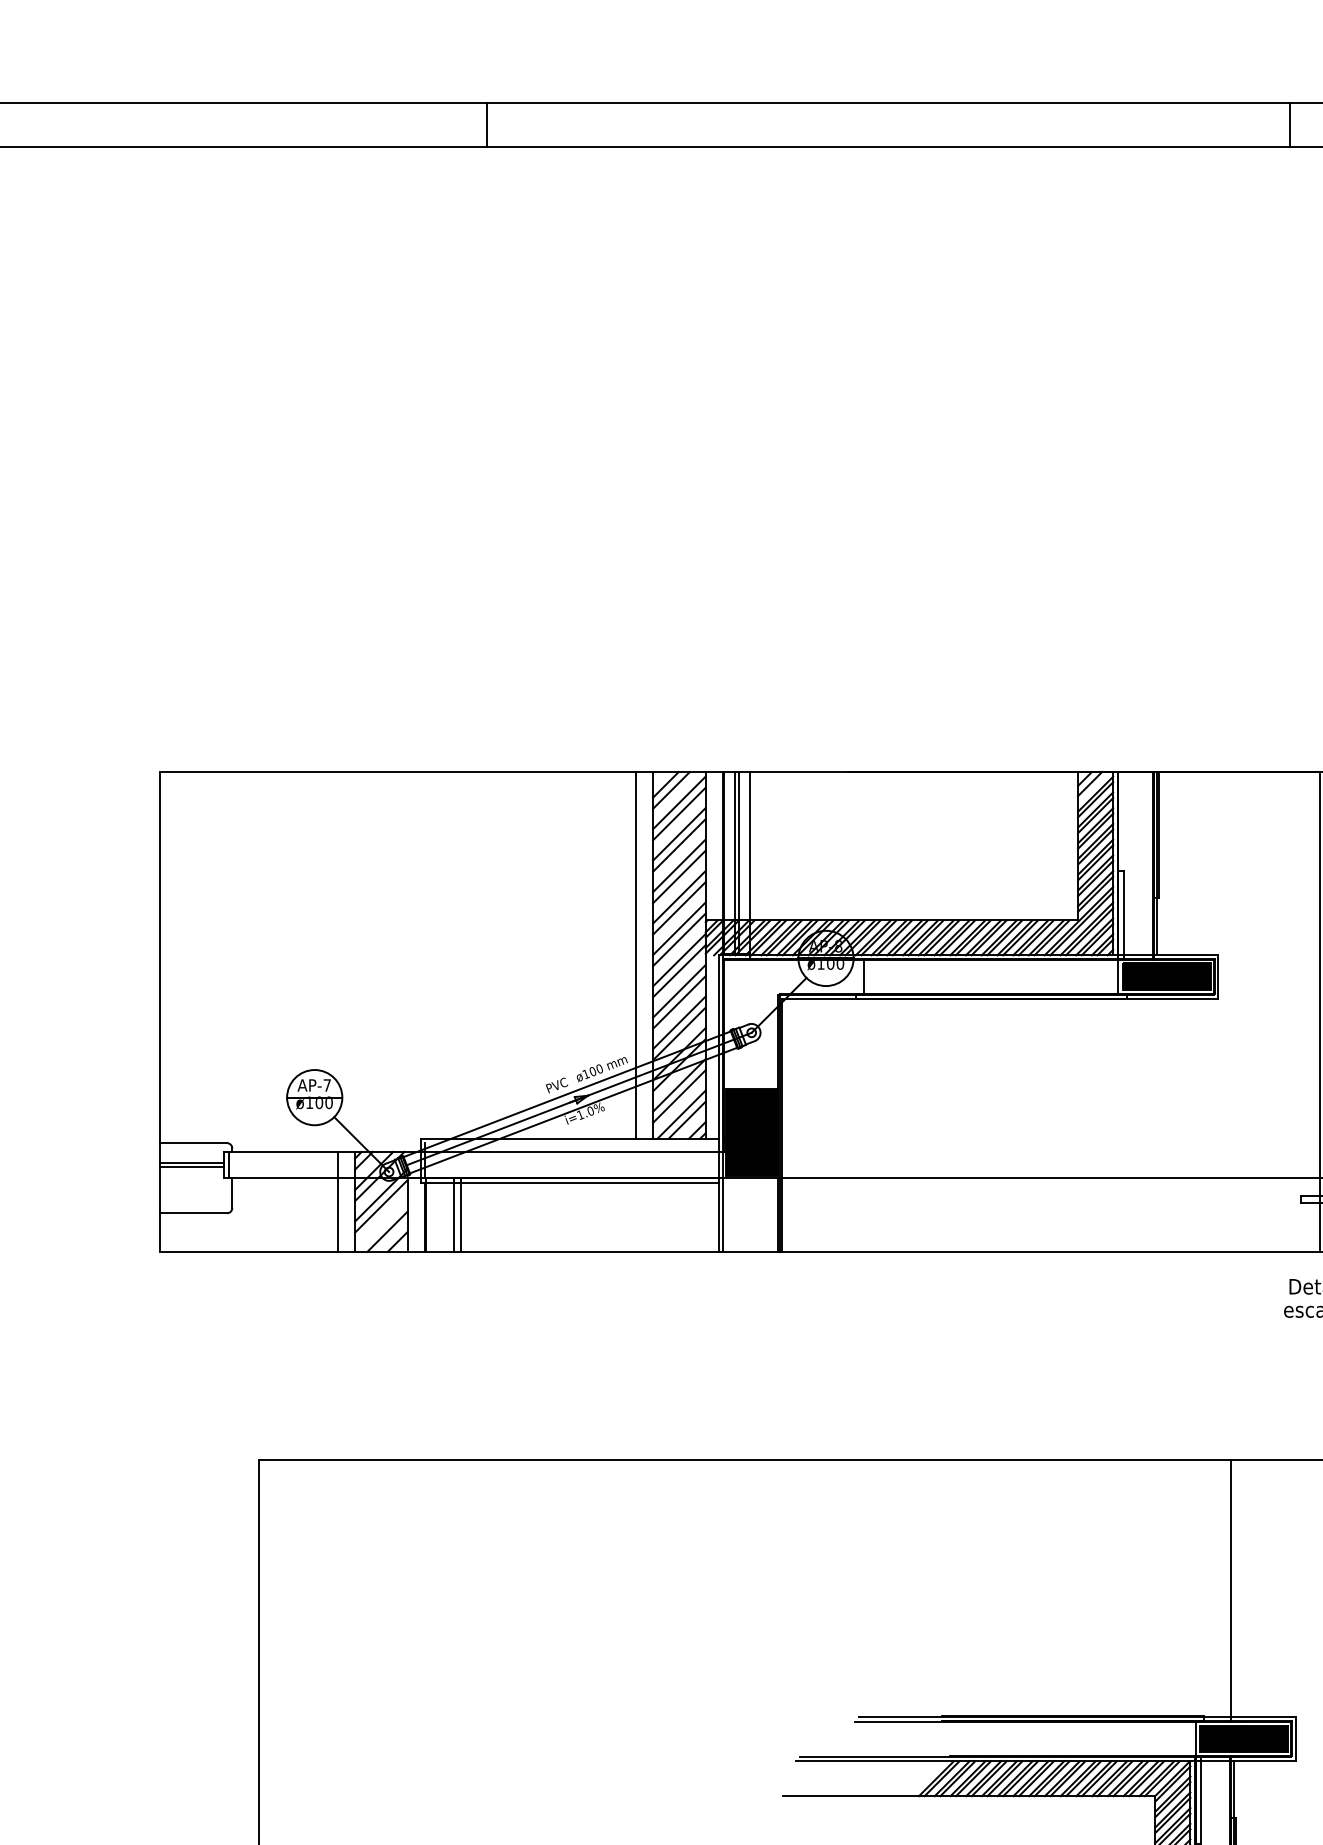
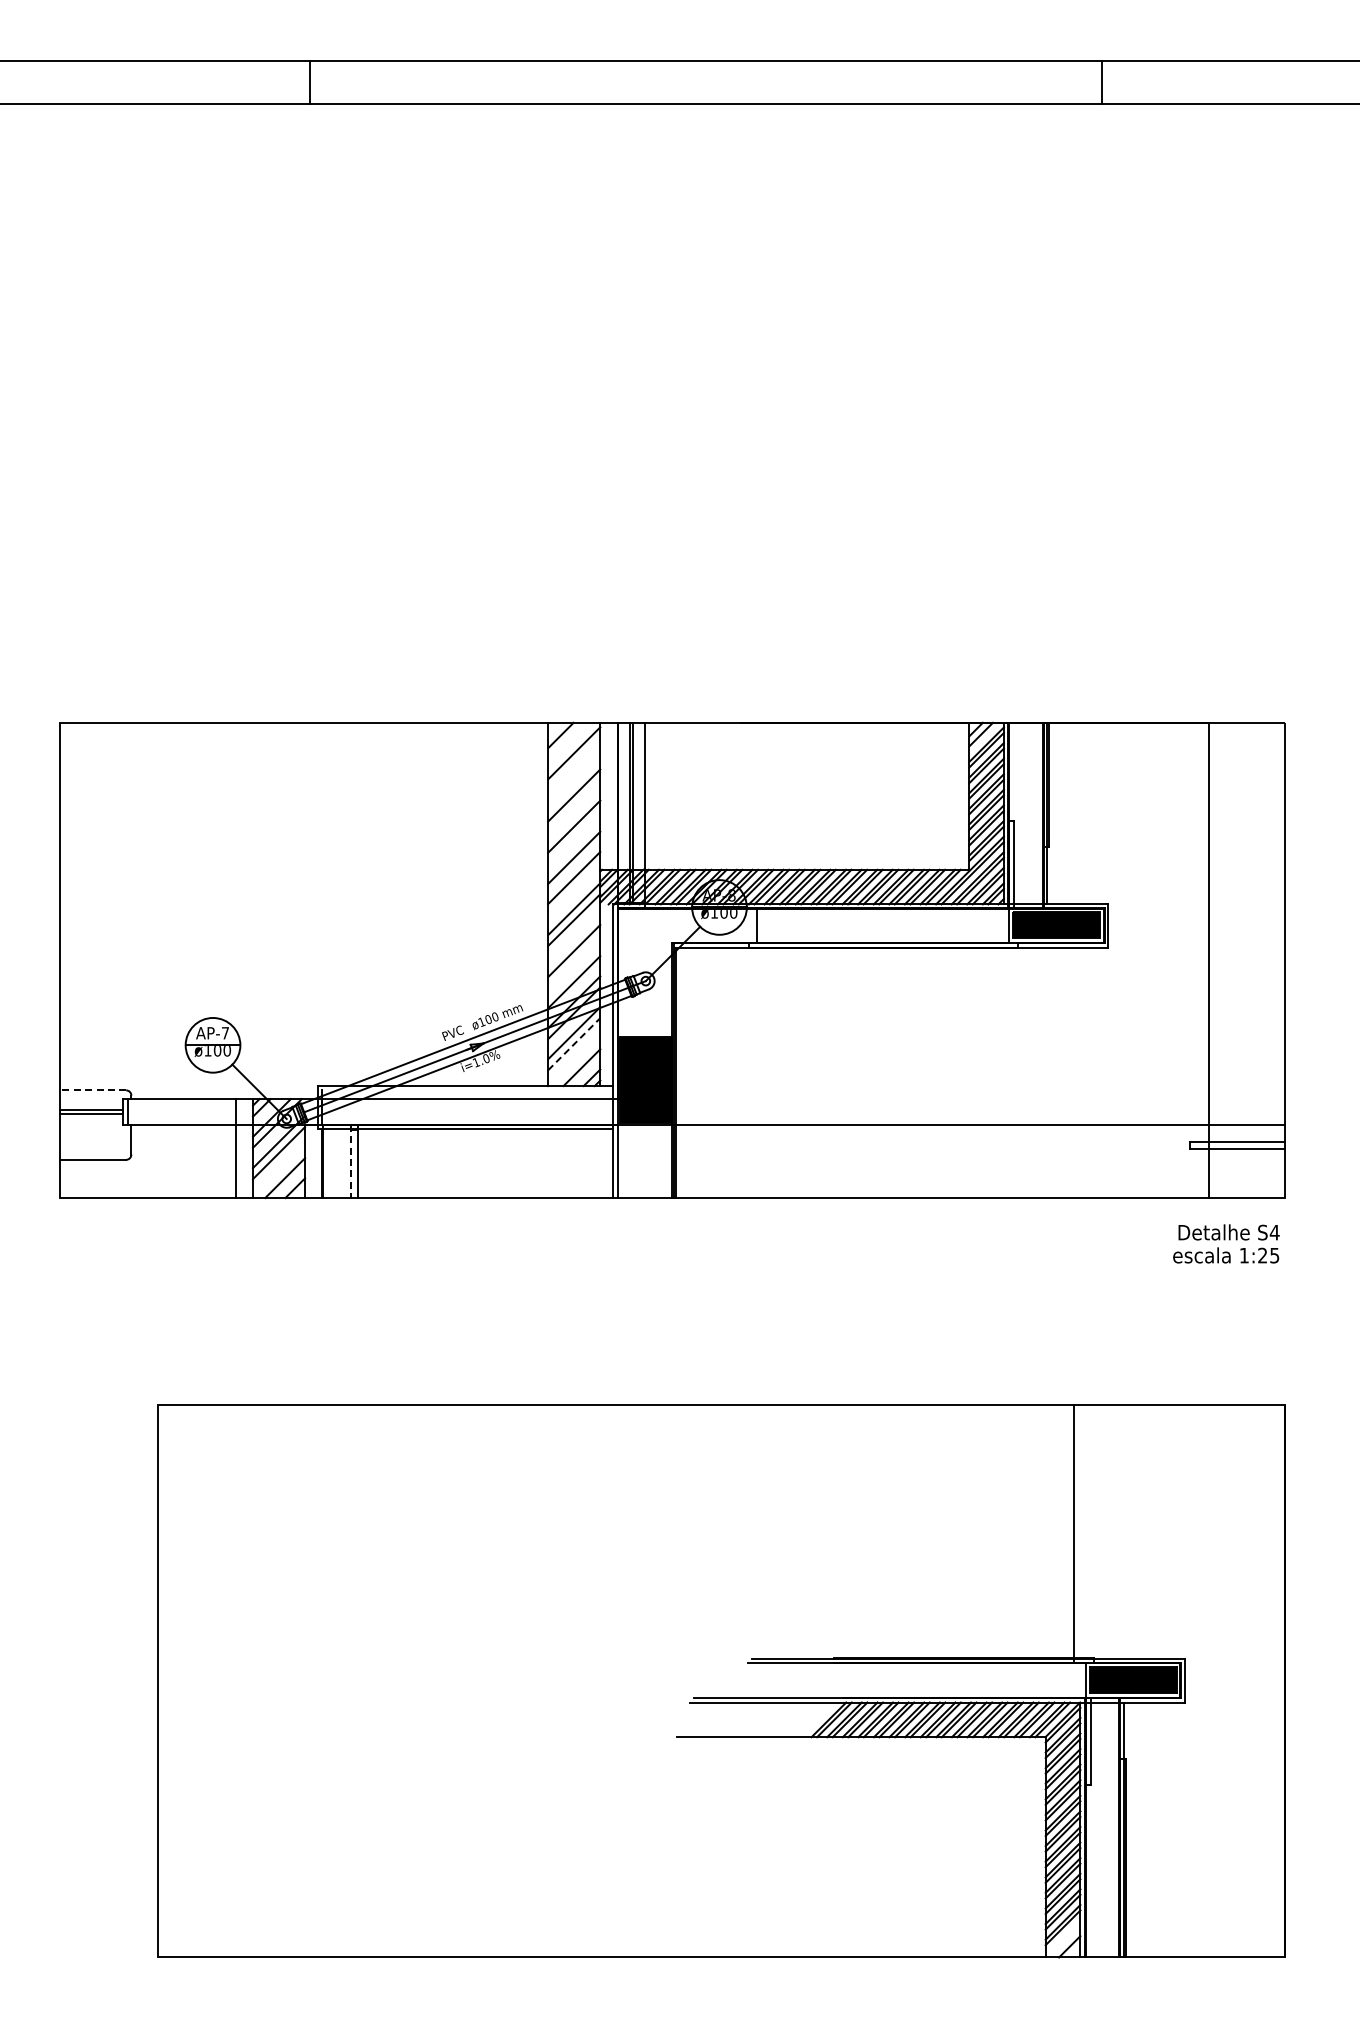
line: (486, 124) -> (310, 81), moved
line: (1289, 124) -> (1101, 81), moved
line: (671, 789) -> (566, 740), removed
line: (679, 814) -> (574, 764), removed
line: (679, 834) -> (574, 784), removed
line: (679, 865) -> (574, 815), removed
line: (679, 896) -> (574, 846), removed
line: (679, 940) -> (574, 889), removed
line: (635, 955) -> (530, 904), removed
line: (679, 990) -> (574, 939), removed
line: (679, 1023) -> (574, 971), removed
line: (679, 1096) -> (574, 1044), solid -> dashed
line: (681, 1114) -> (576, 1062), removed
line: (193, 1143) -> (92, 1090), solid -> dashed
line: (454, 1215) -> (351, 1162), solid -> dashed
line: (1230, 1590) -> (1074, 1533), moved

